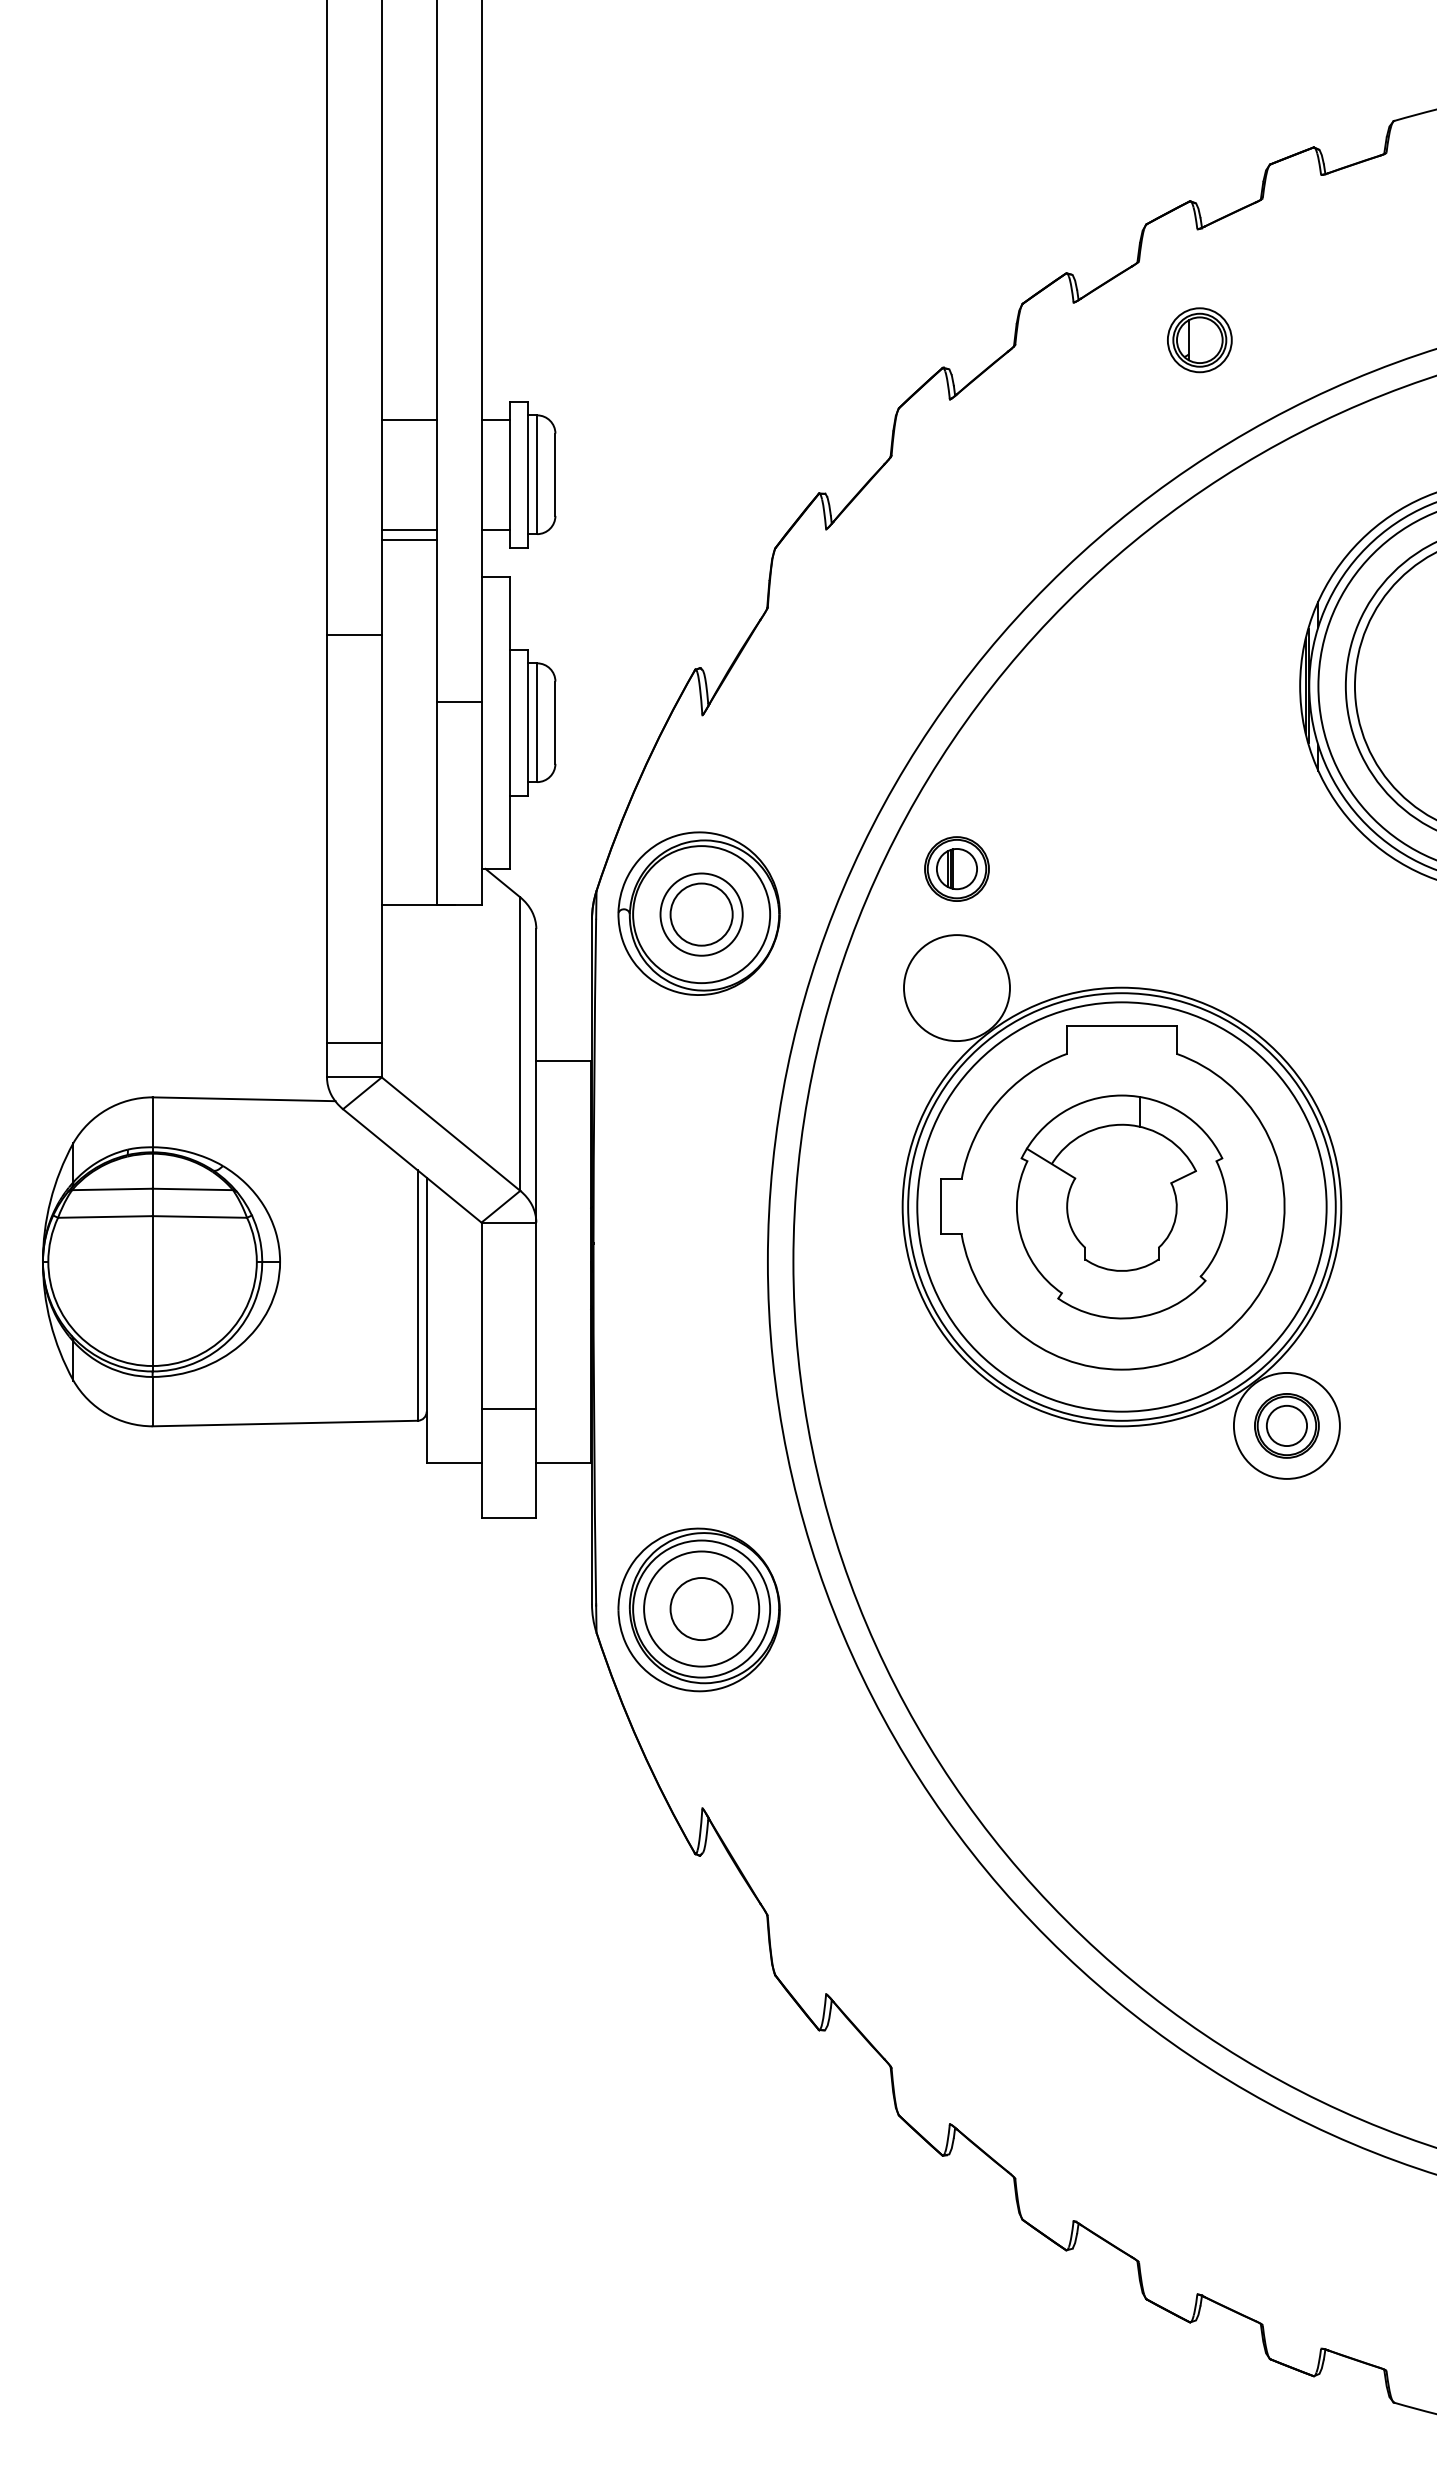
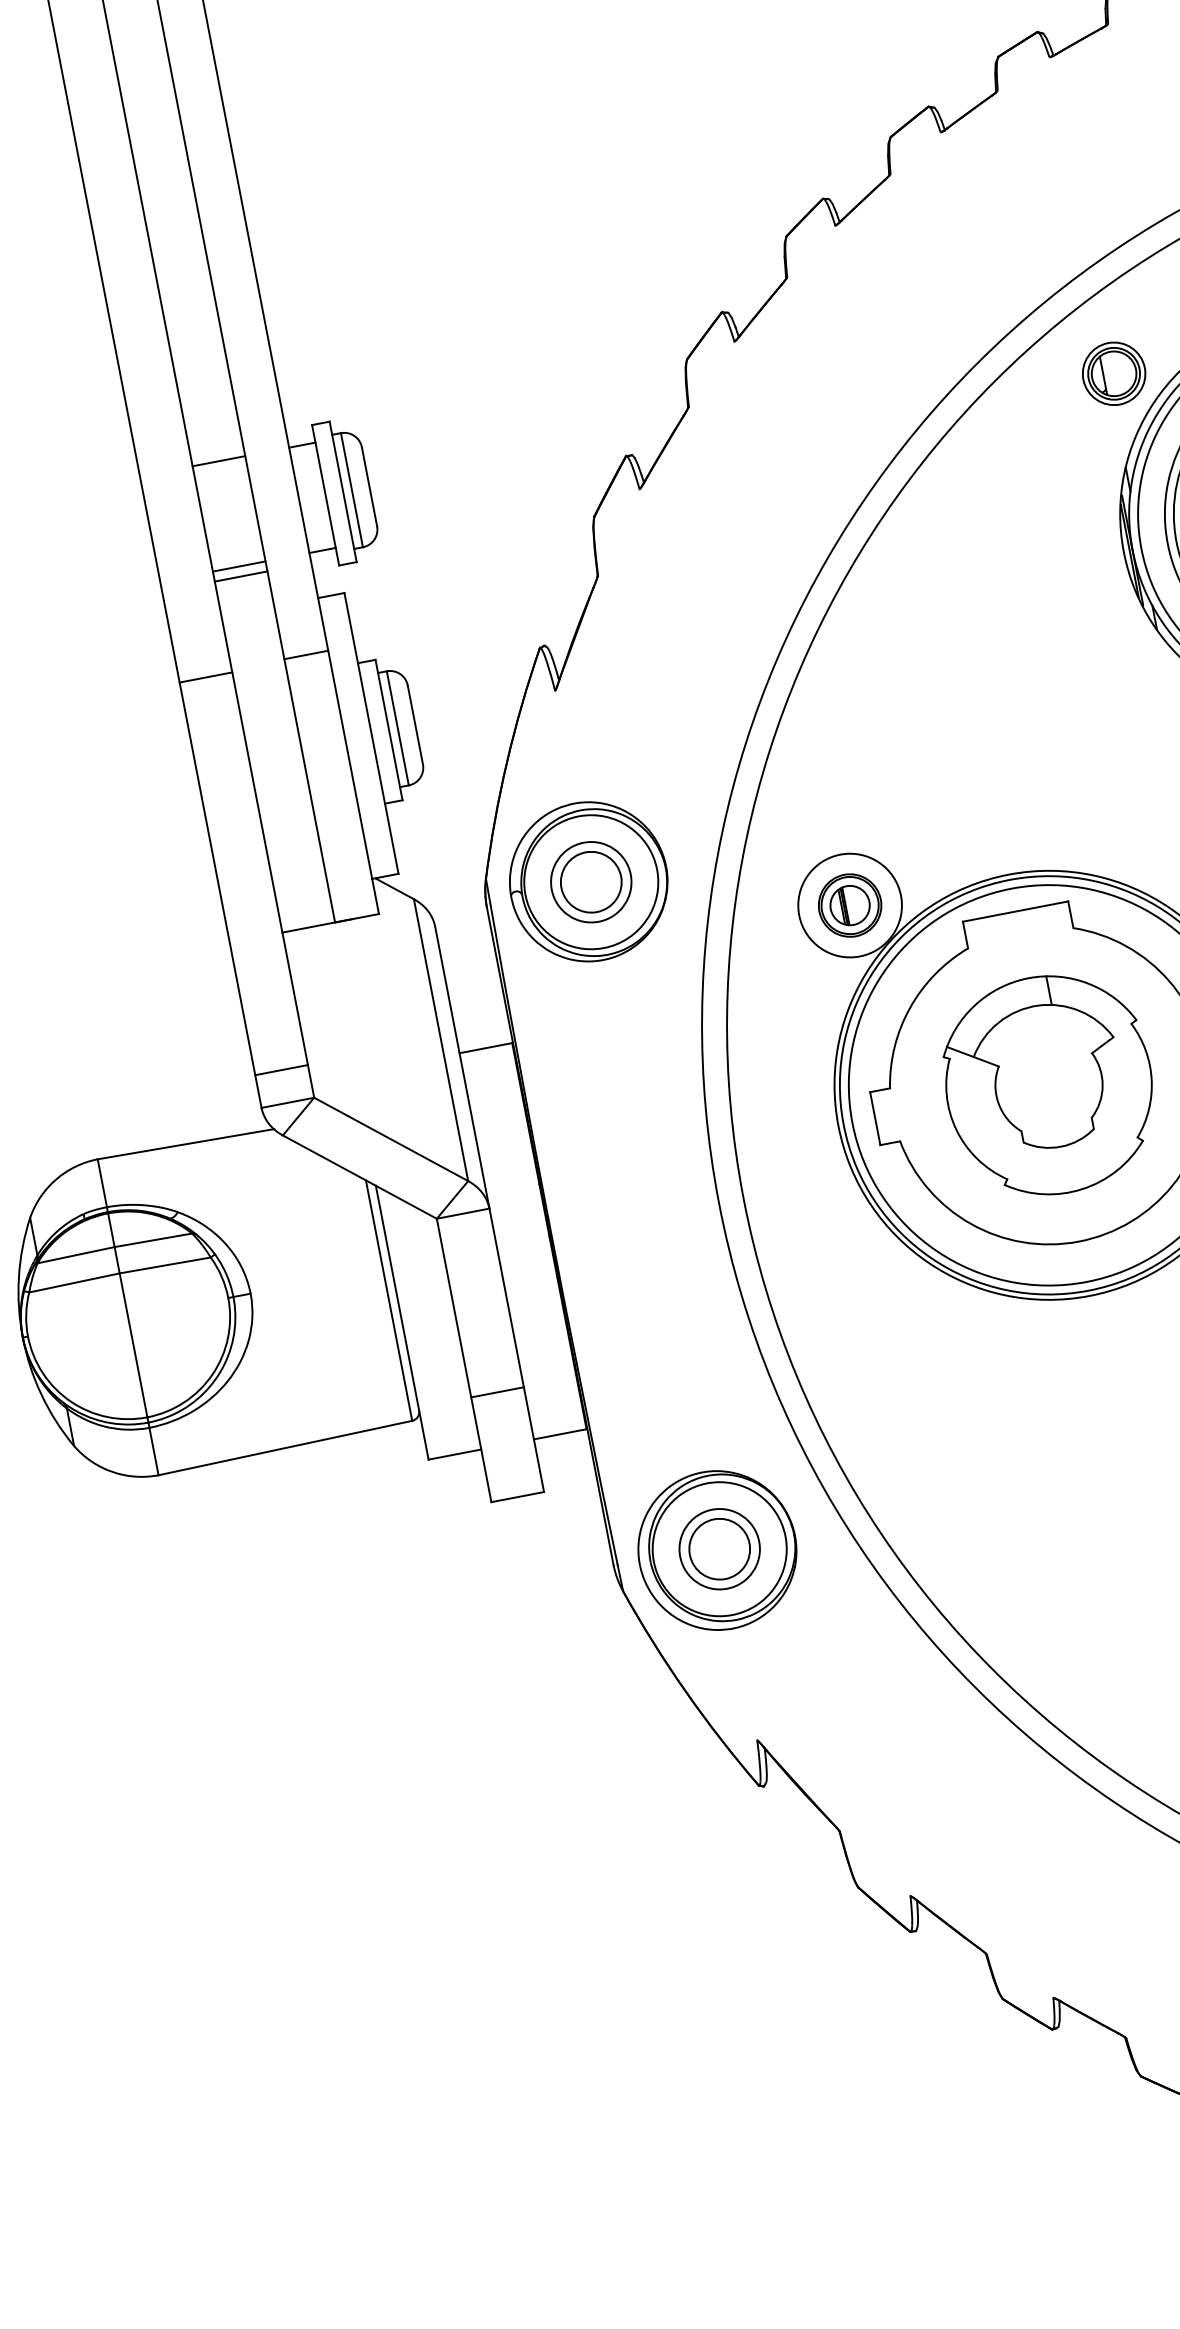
part: (1199, 340) -> (1113, 374), moved
line: (459, 702) -> (306, 655), moved
part: (956, 868) -> (849, 905), moved
circle: (701, 1608) -> (719, 1548), size x0.71

